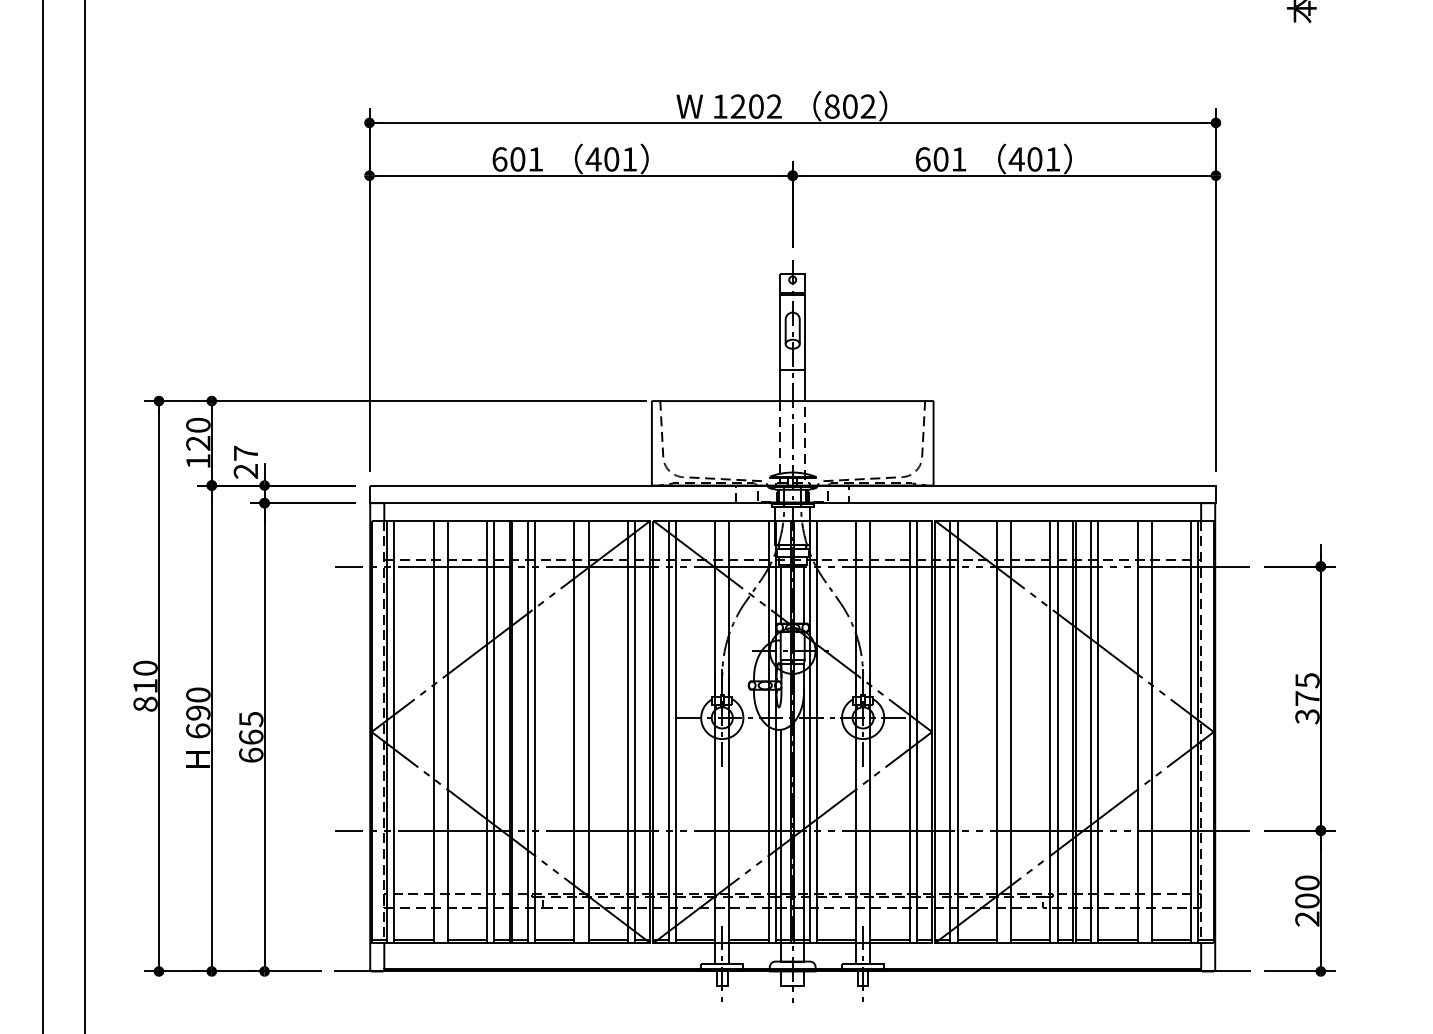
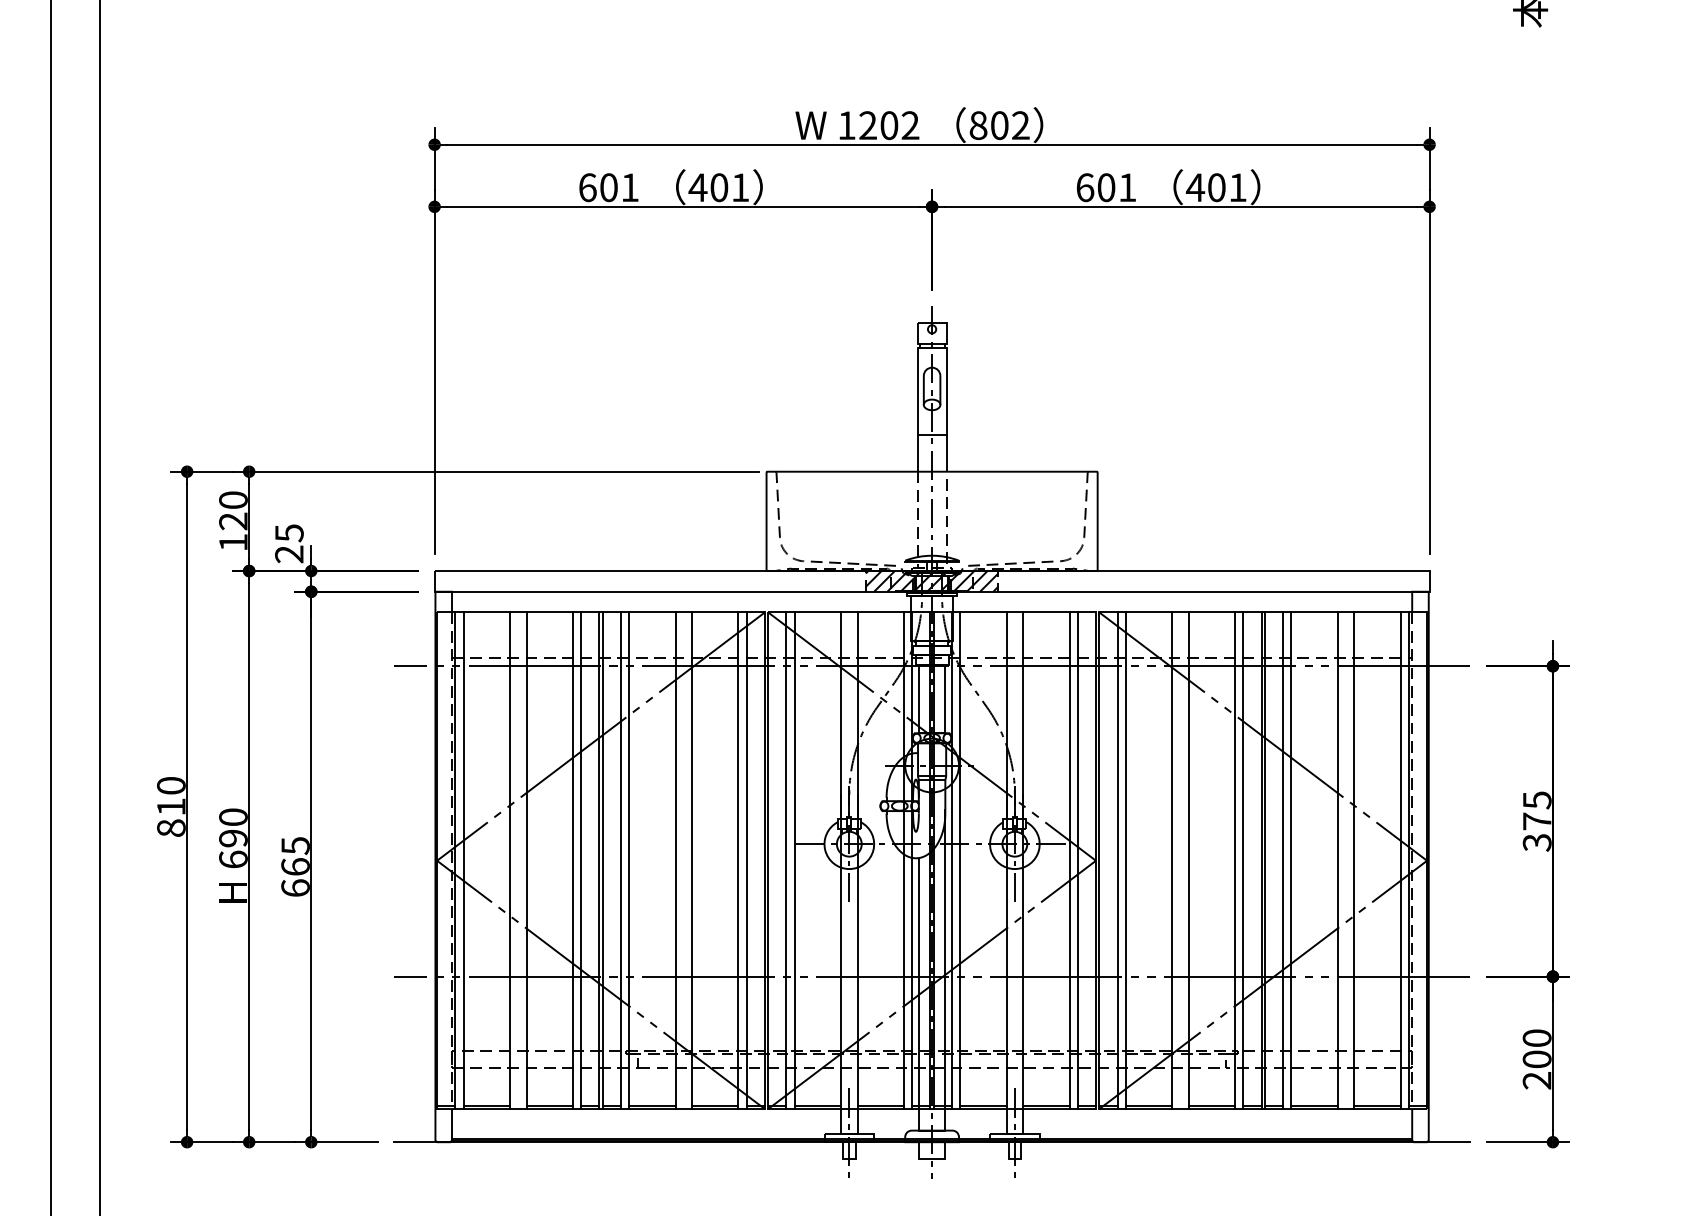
text: (246, 453) -> (289, 533), 27 -> 25
hatch: (792, 494) -> (931, 581), added

